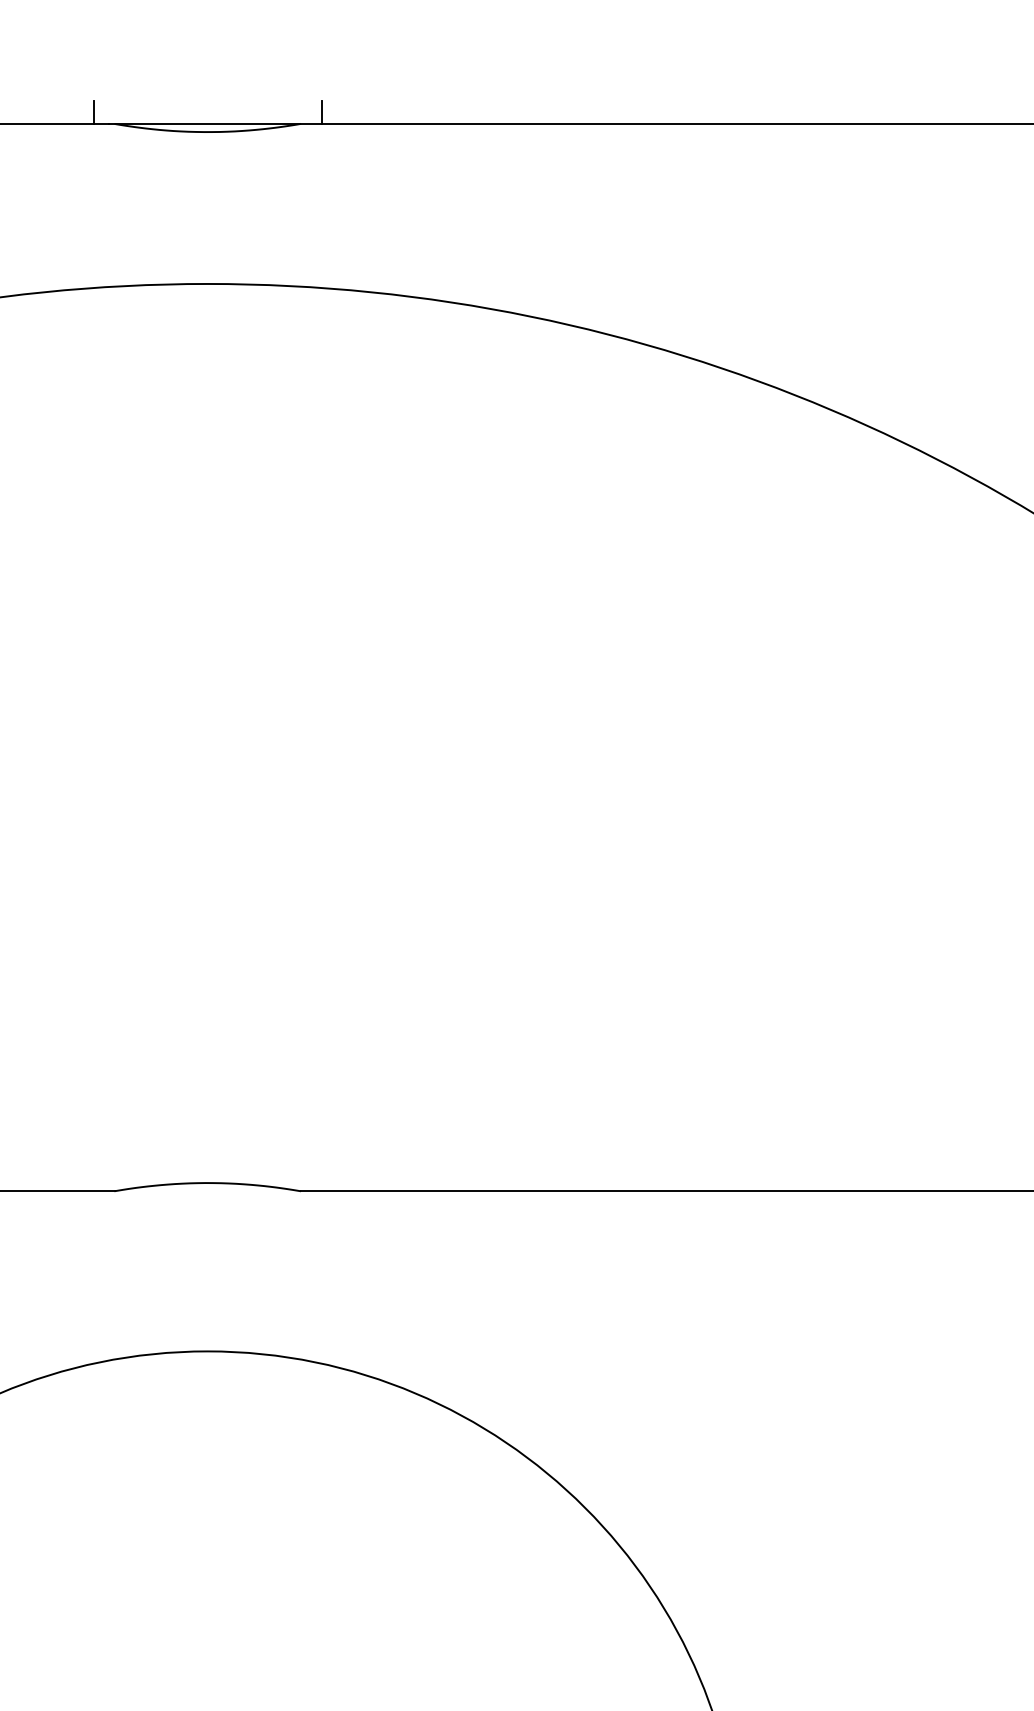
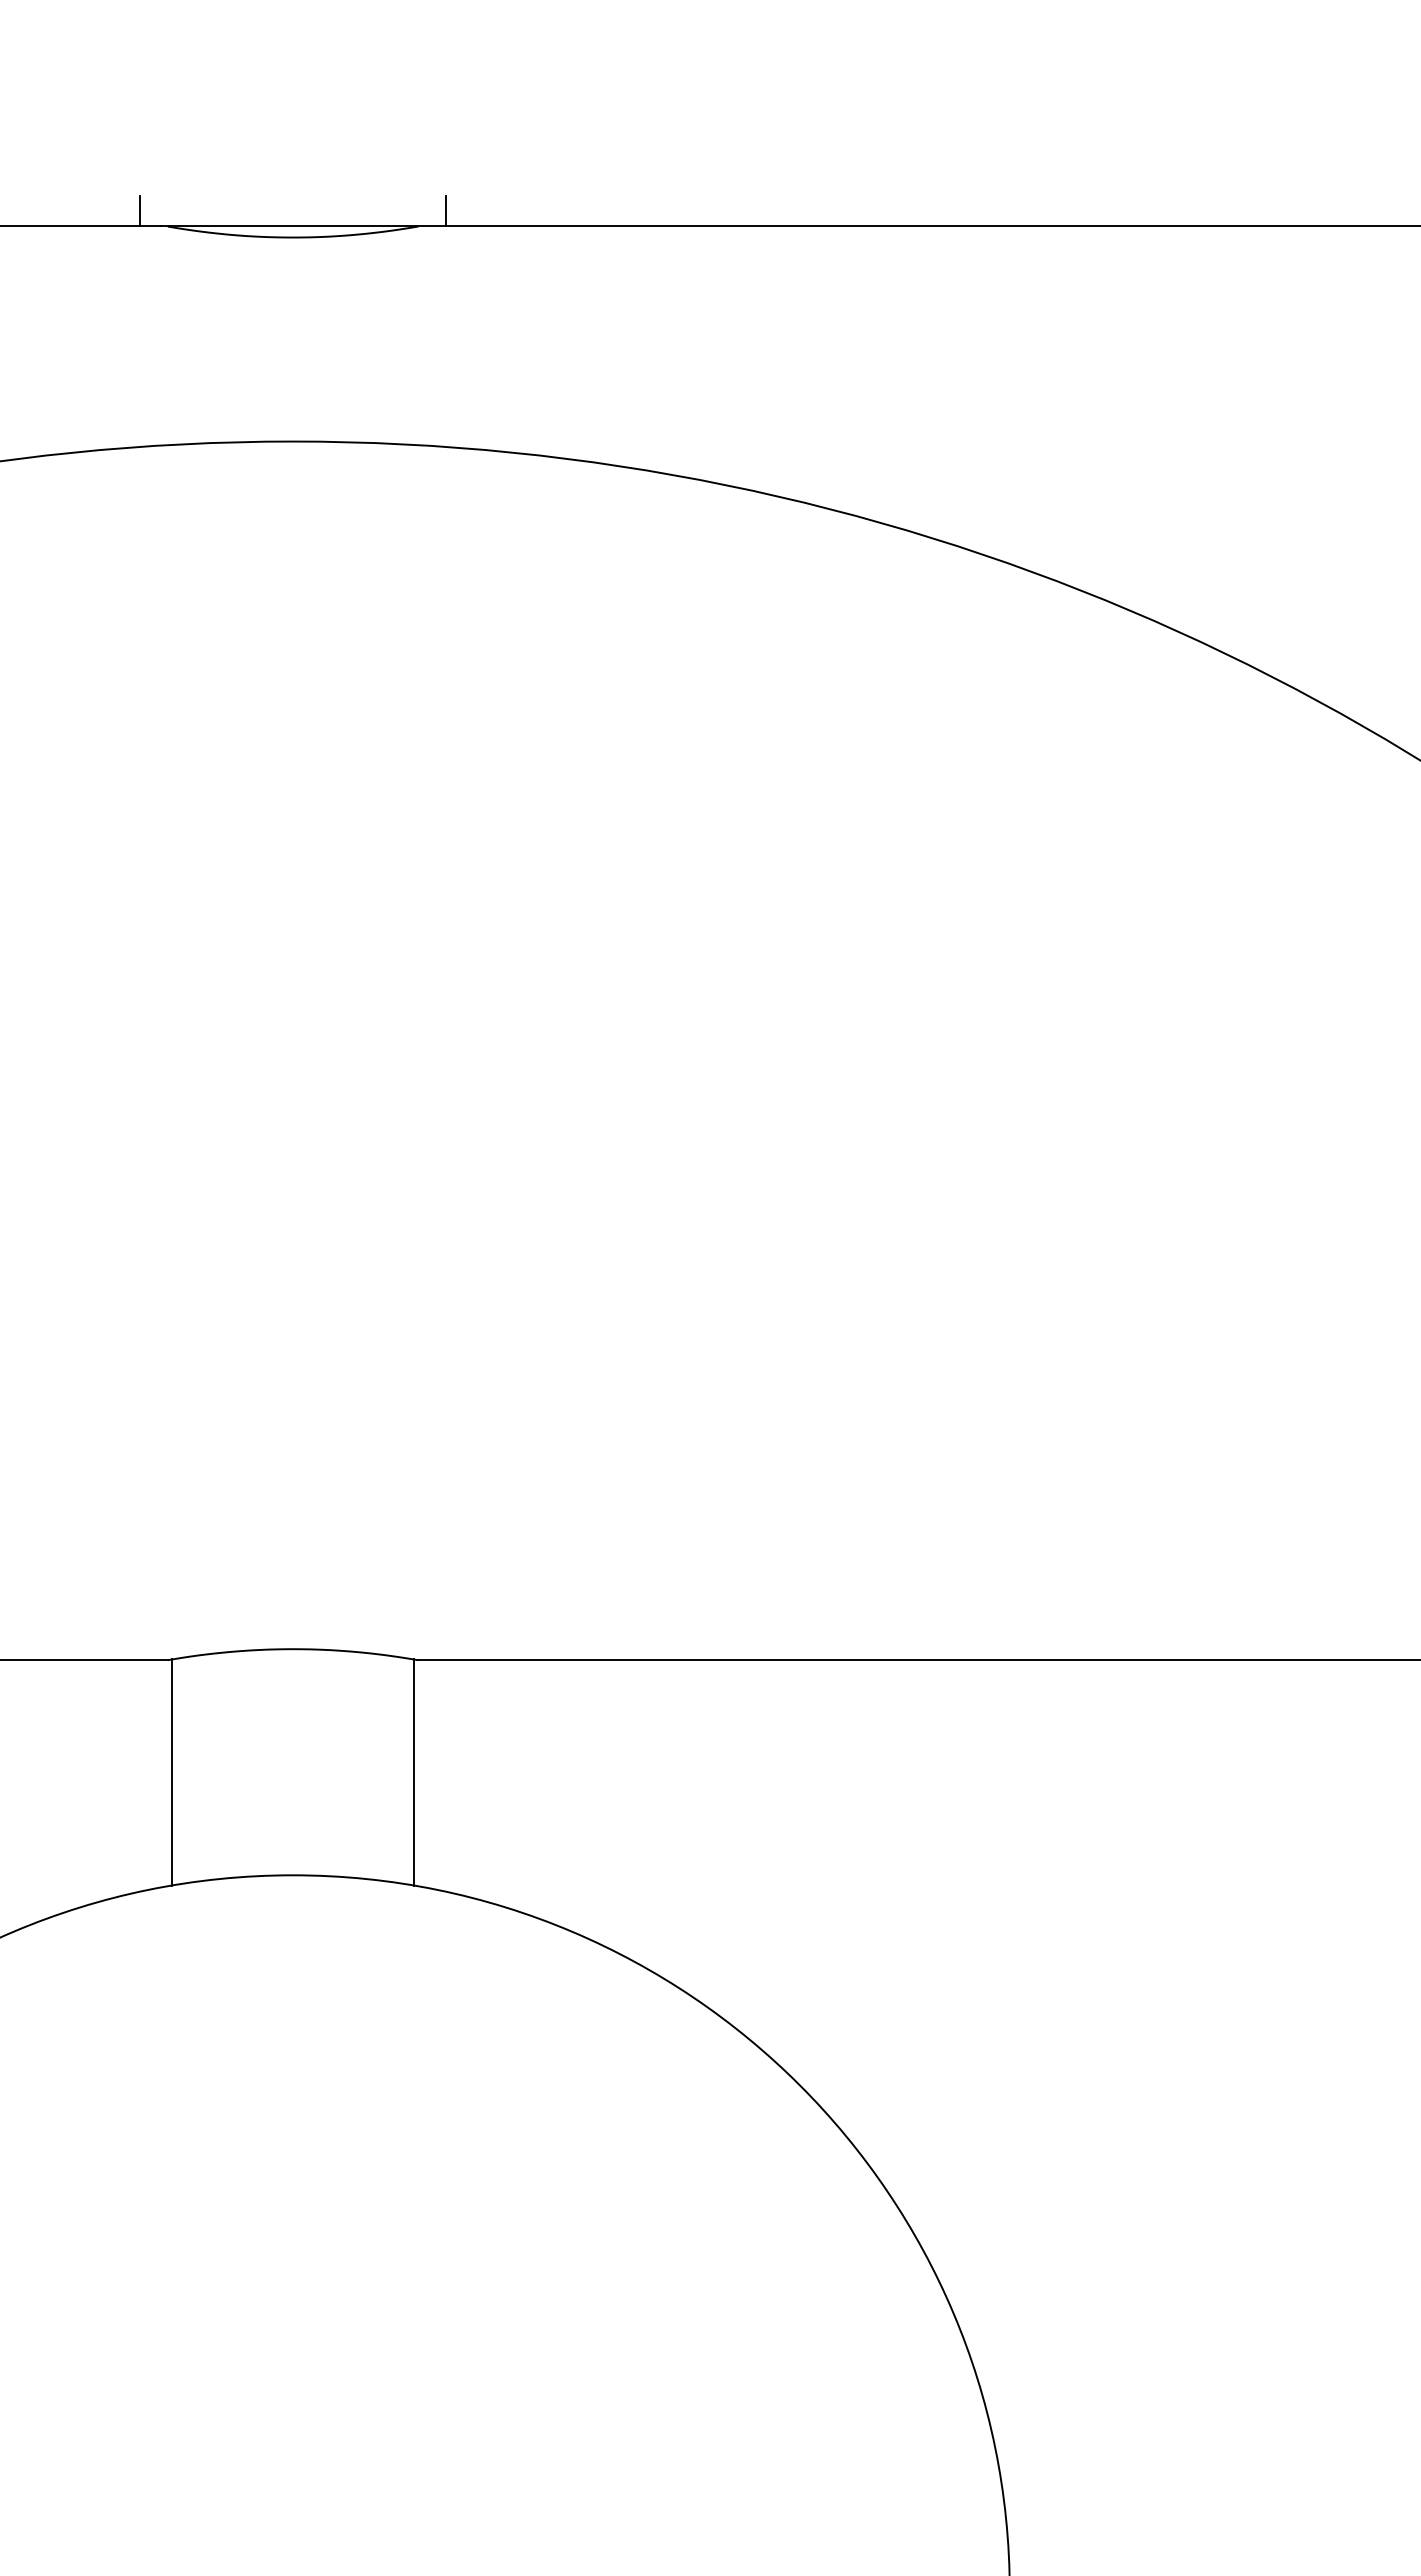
line: (117, 1274) -> (172, 1772), added
line: (297, 1274) -> (413, 1772), added

